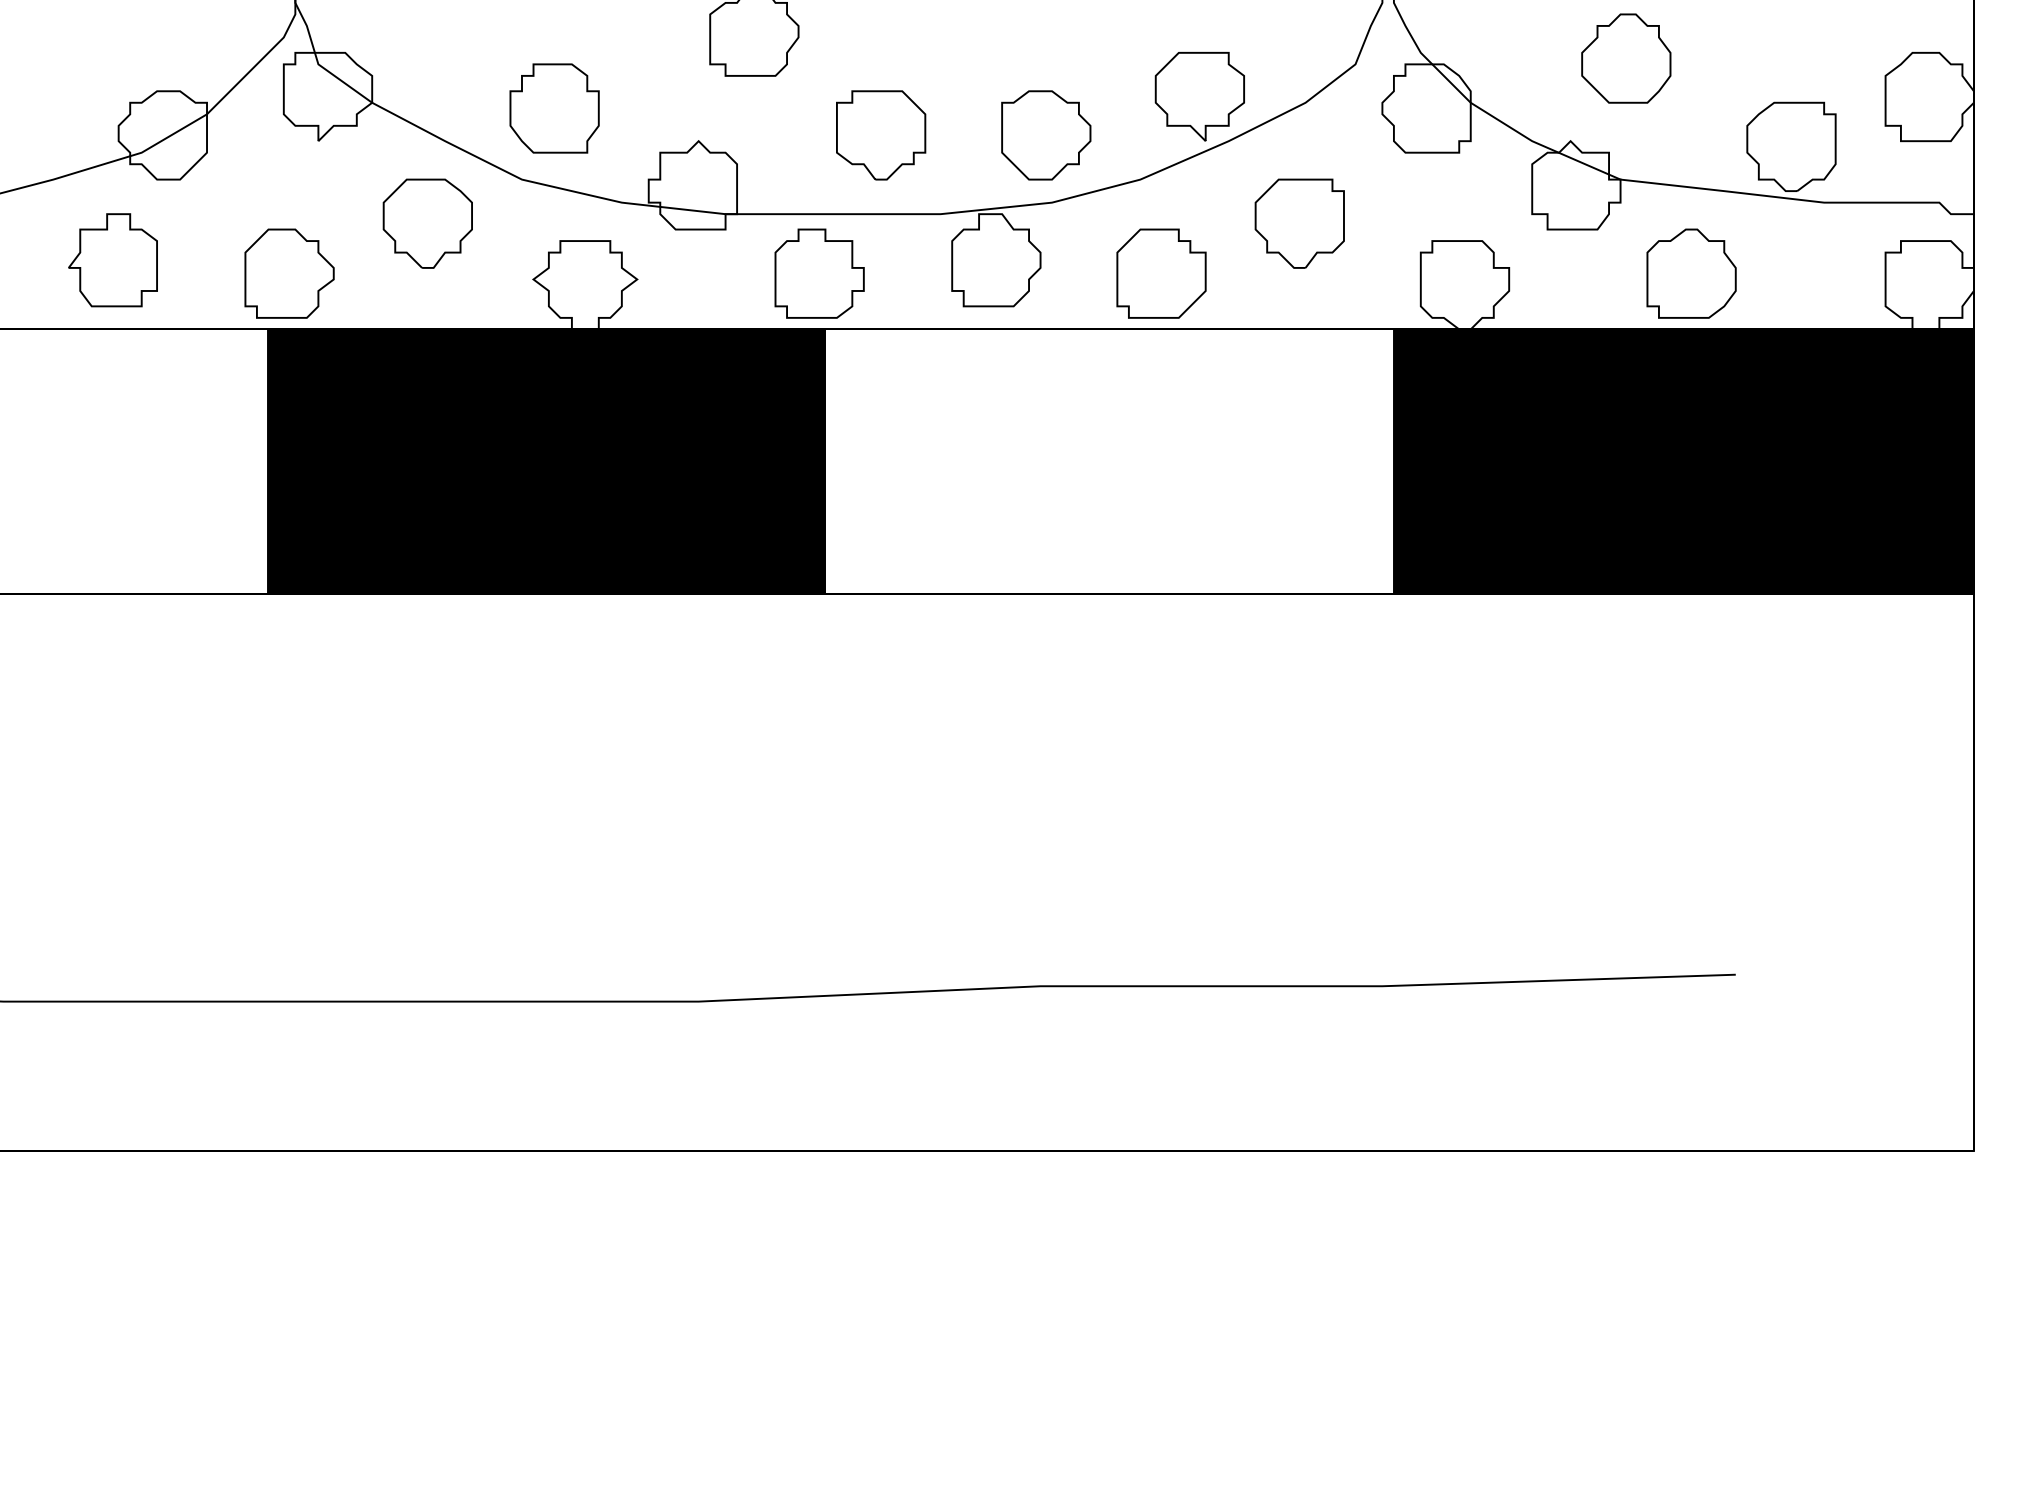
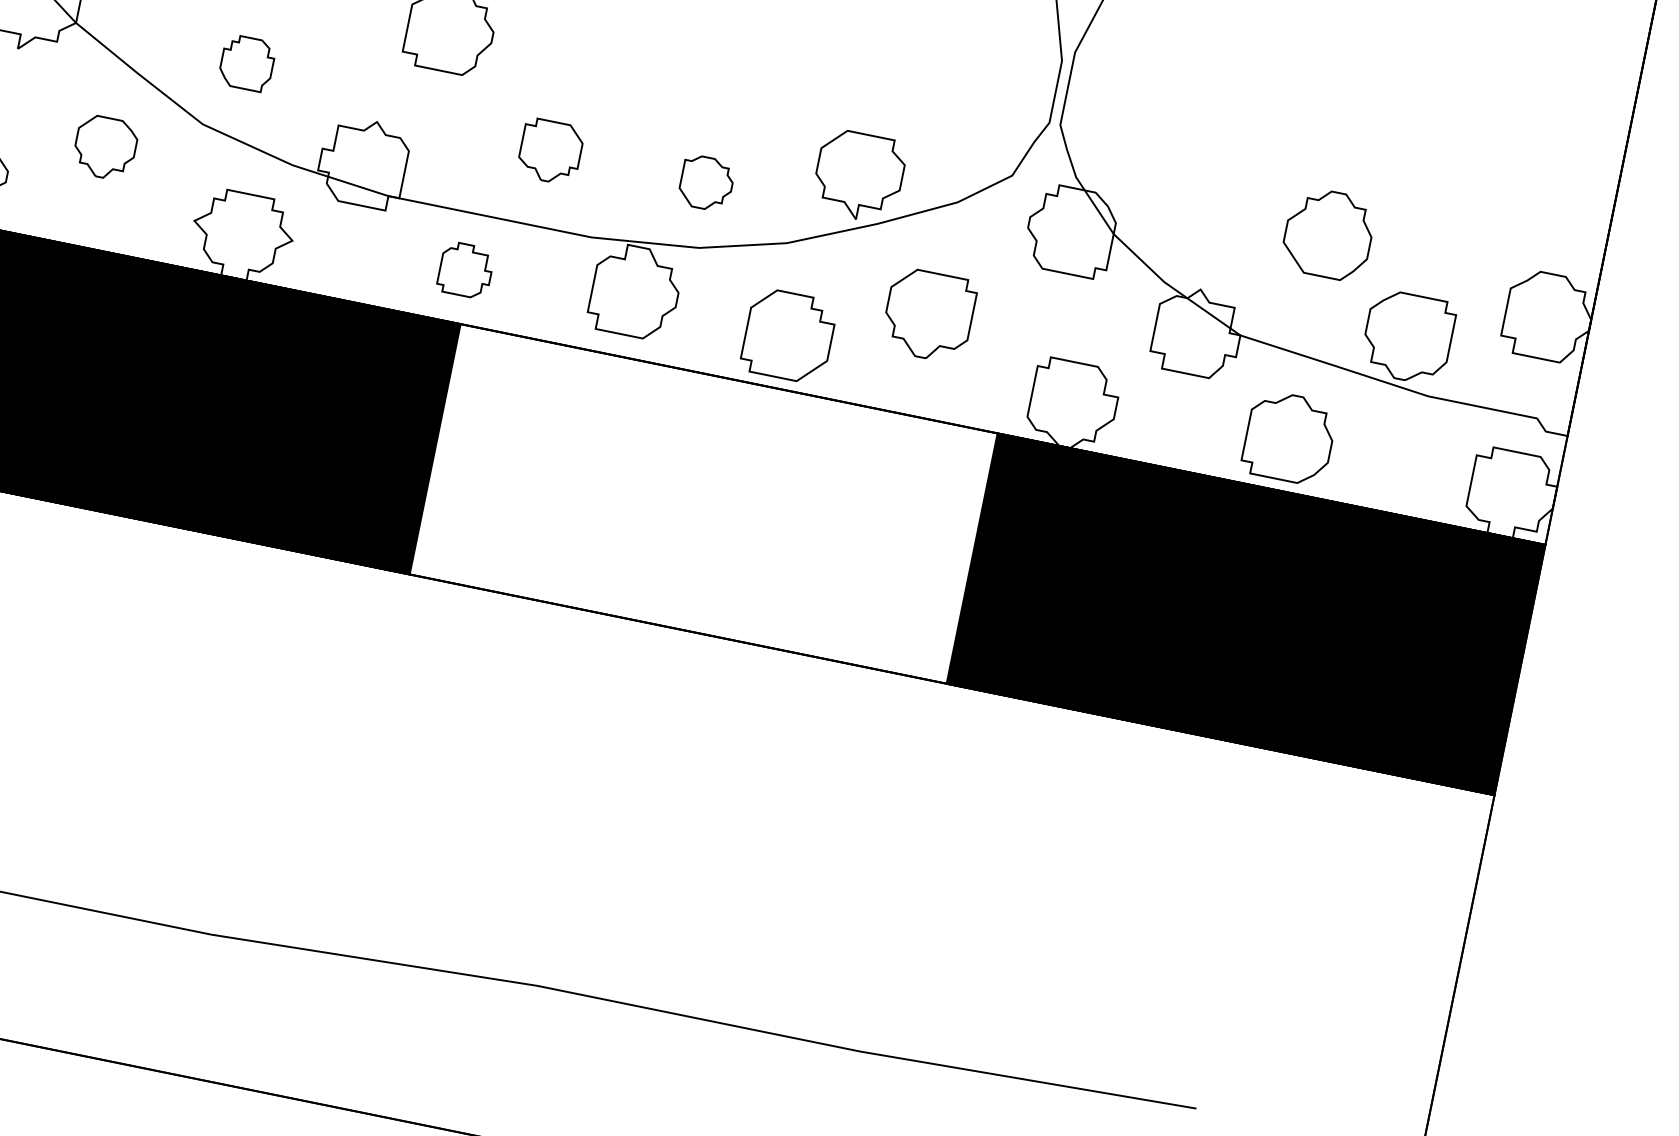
part: (1626, 58) -> (1328, 234), moved
part: (554, 108) -> (247, 63), size x0.6
part: (881, 135) -> (550, 151), size x0.7
part: (1046, 135) -> (706, 183), size x0.6
part: (427, 223) -> (105, 147), size x0.7
part: (819, 273) -> (465, 270), size x0.6

